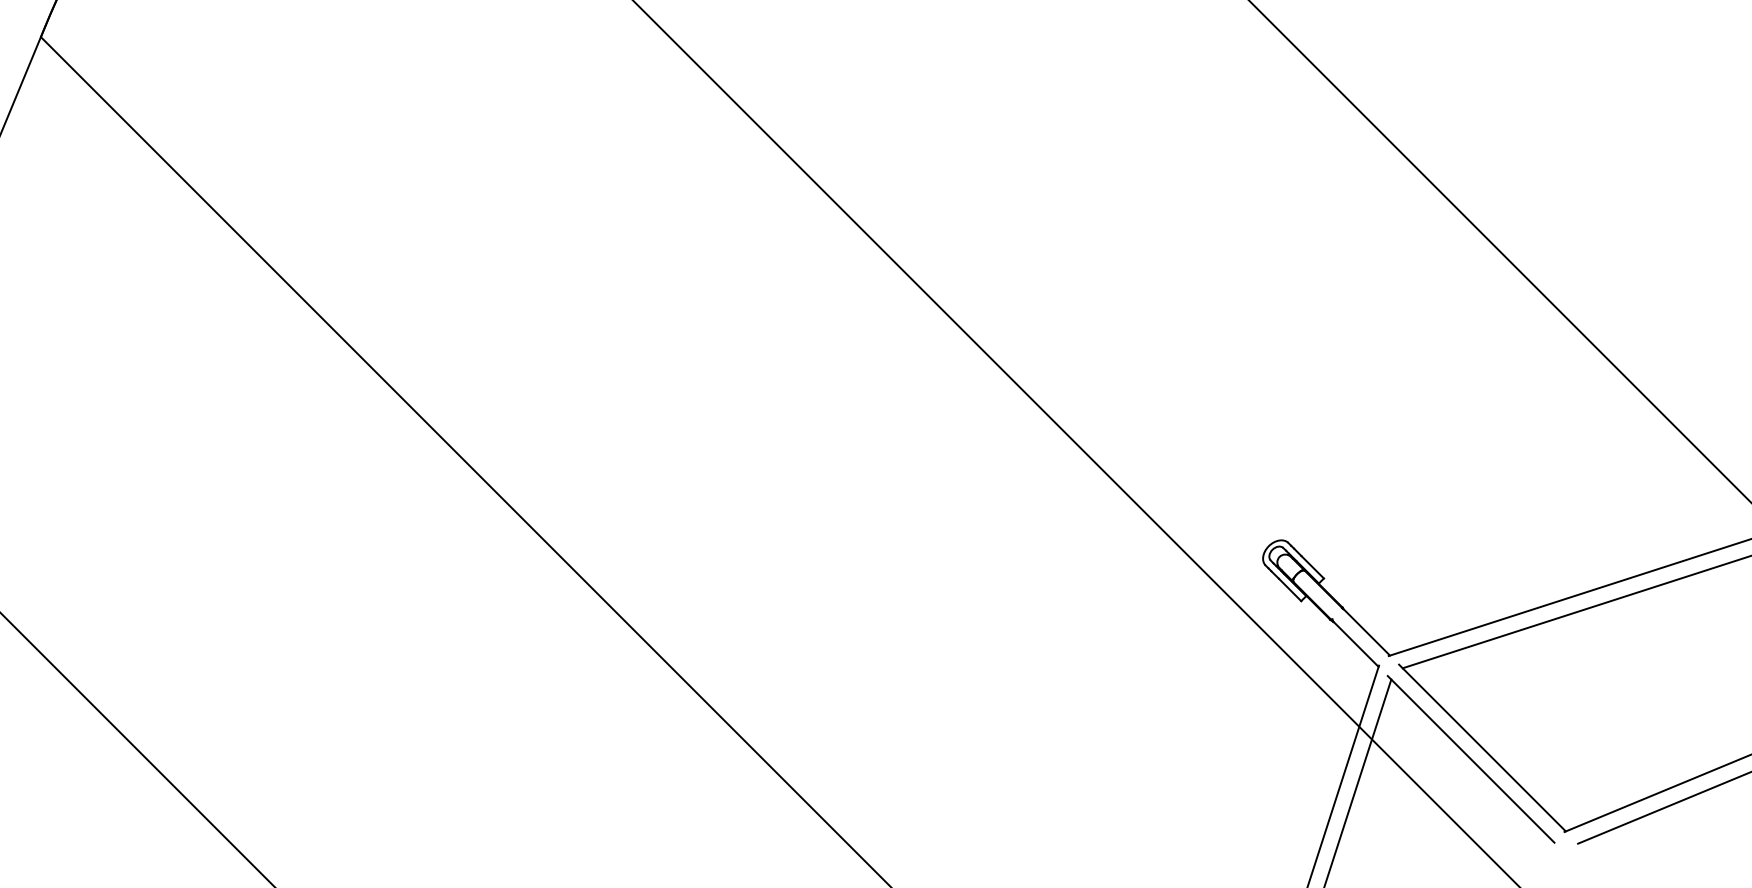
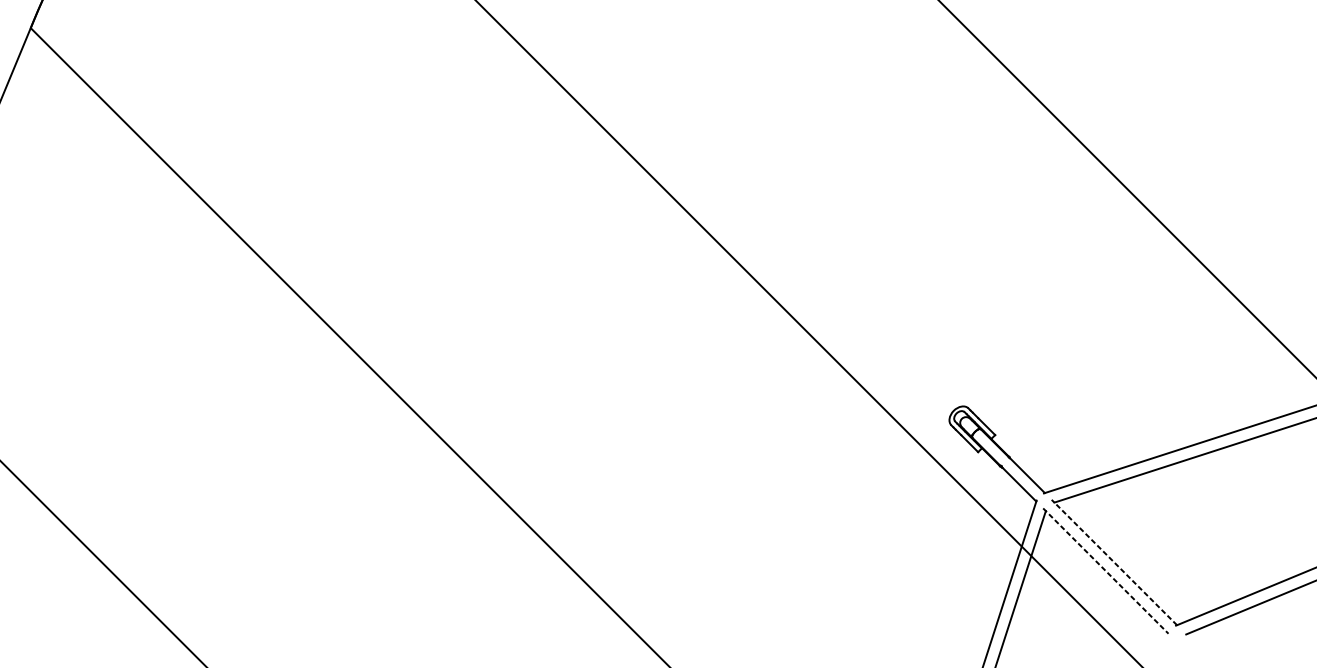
line: (1482, 748) -> (1114, 562), solid -> dashed
line: (1471, 759) -> (1106, 571), solid -> dashed

